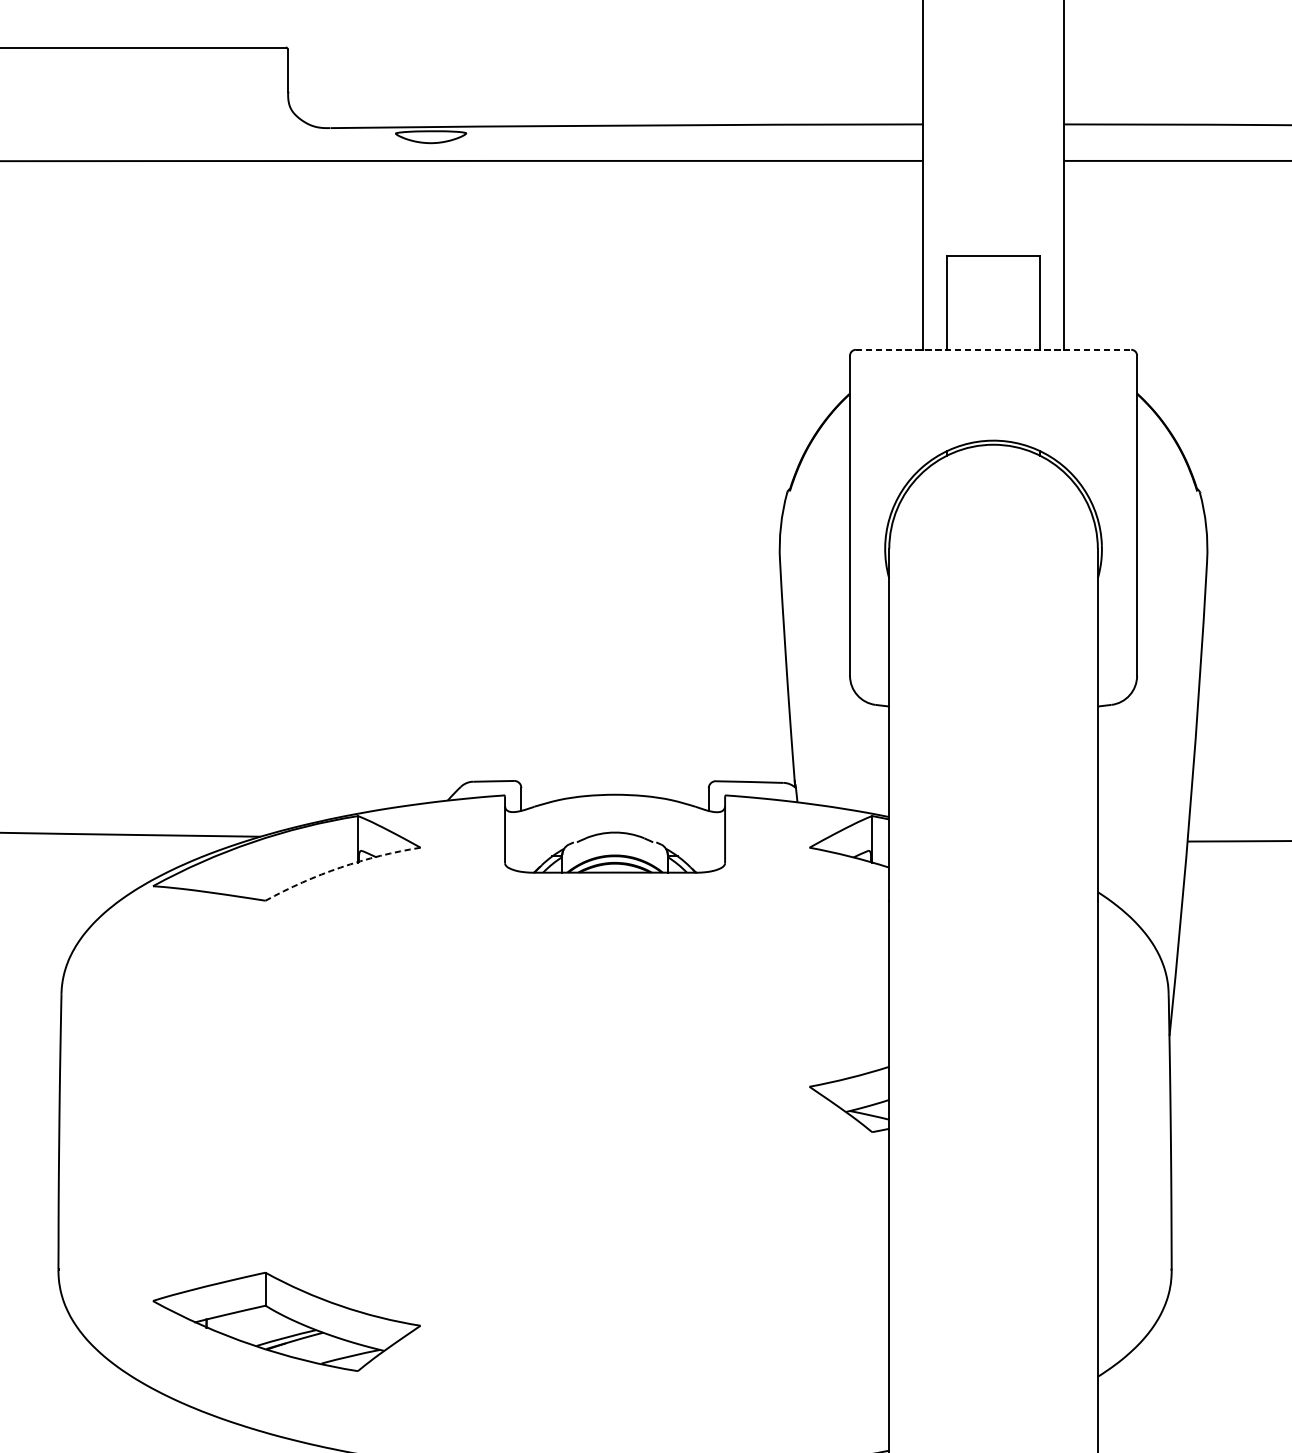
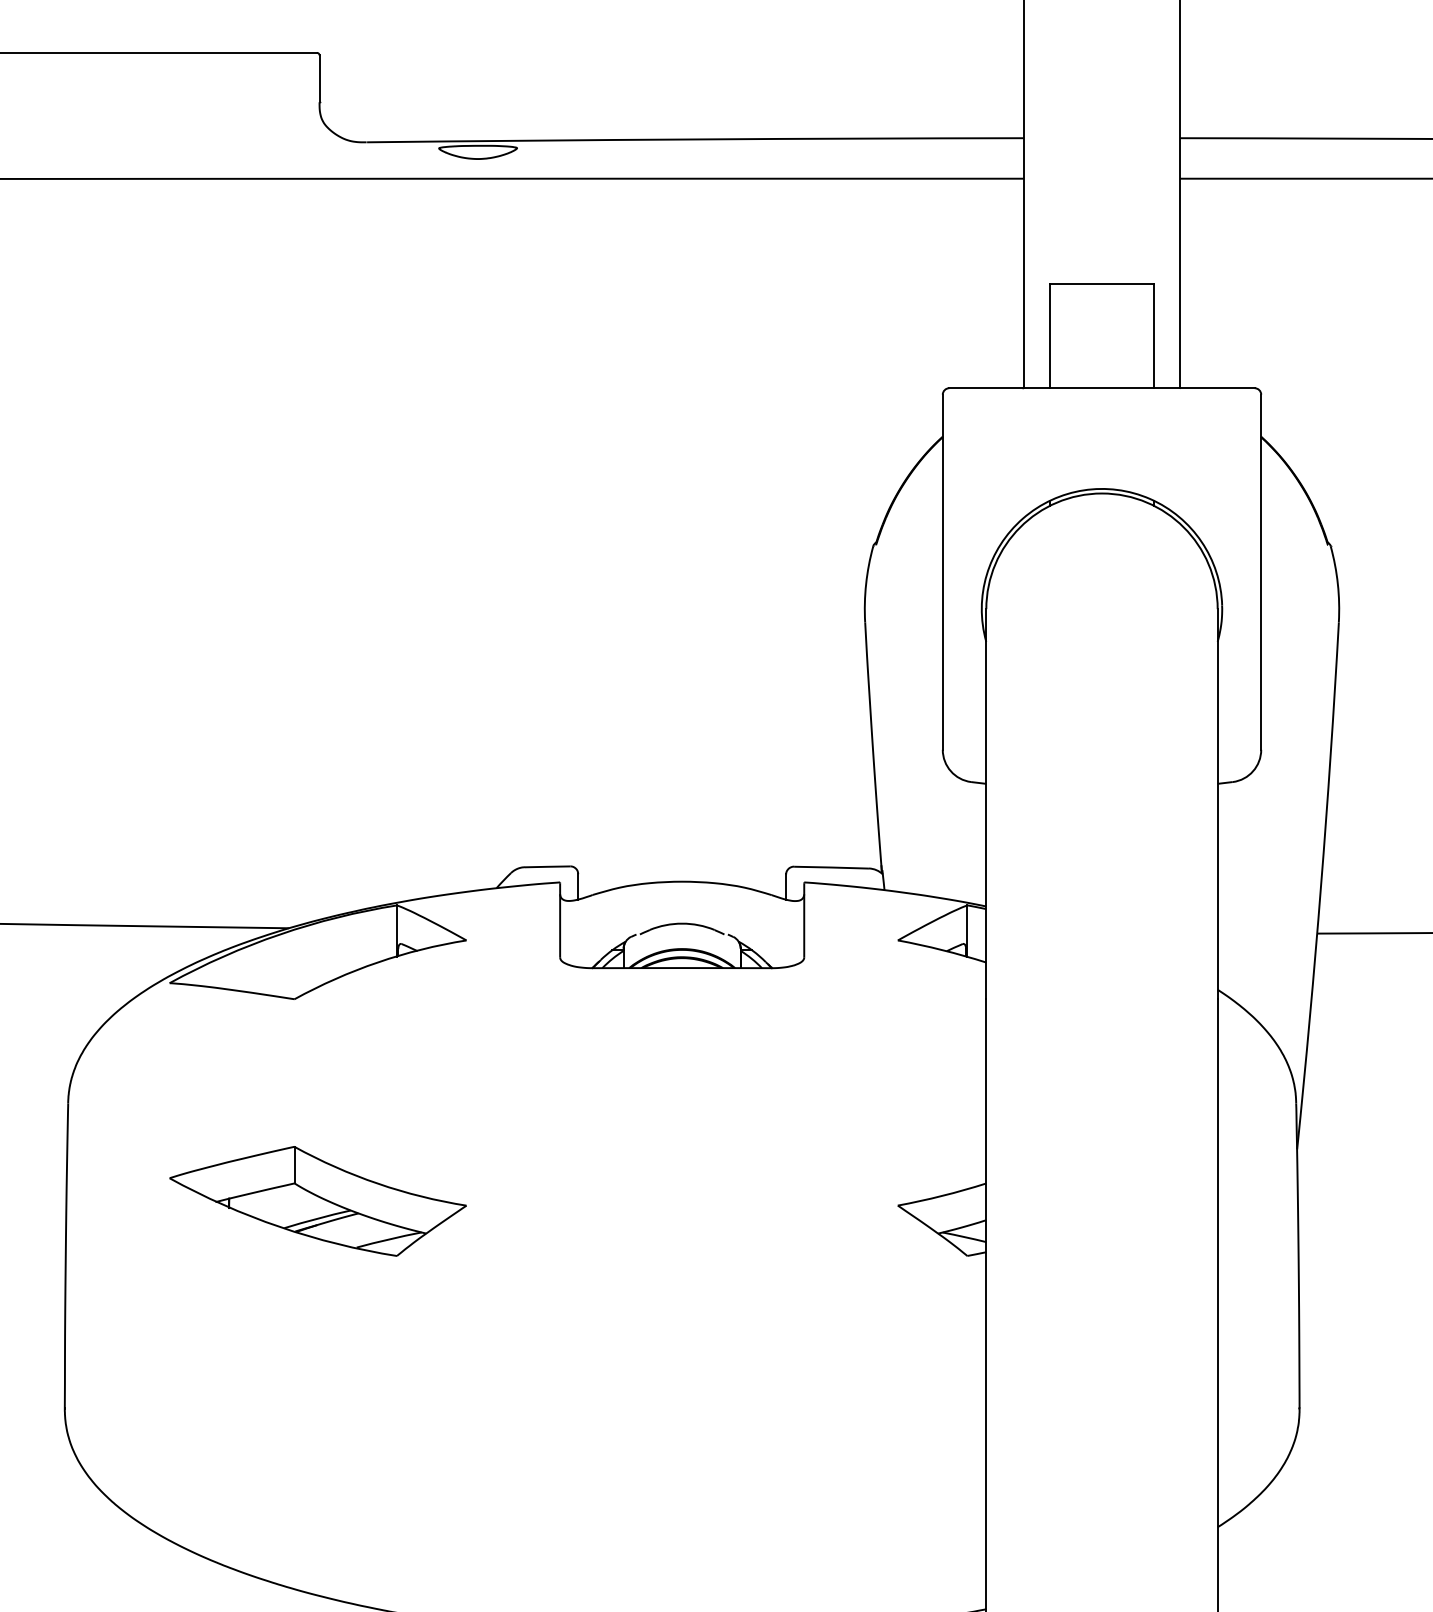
line: (994, 350) -> (1102, 388), dashed -> solid
arc: (340, 867) -> (377, 962), dashed -> solid
part: (286, 1322) -> (317, 1201), moved

